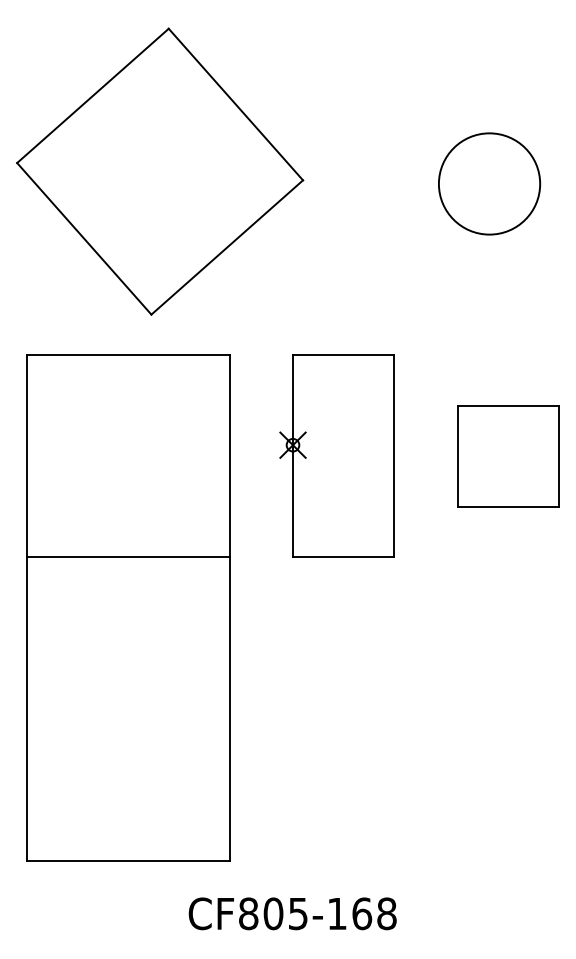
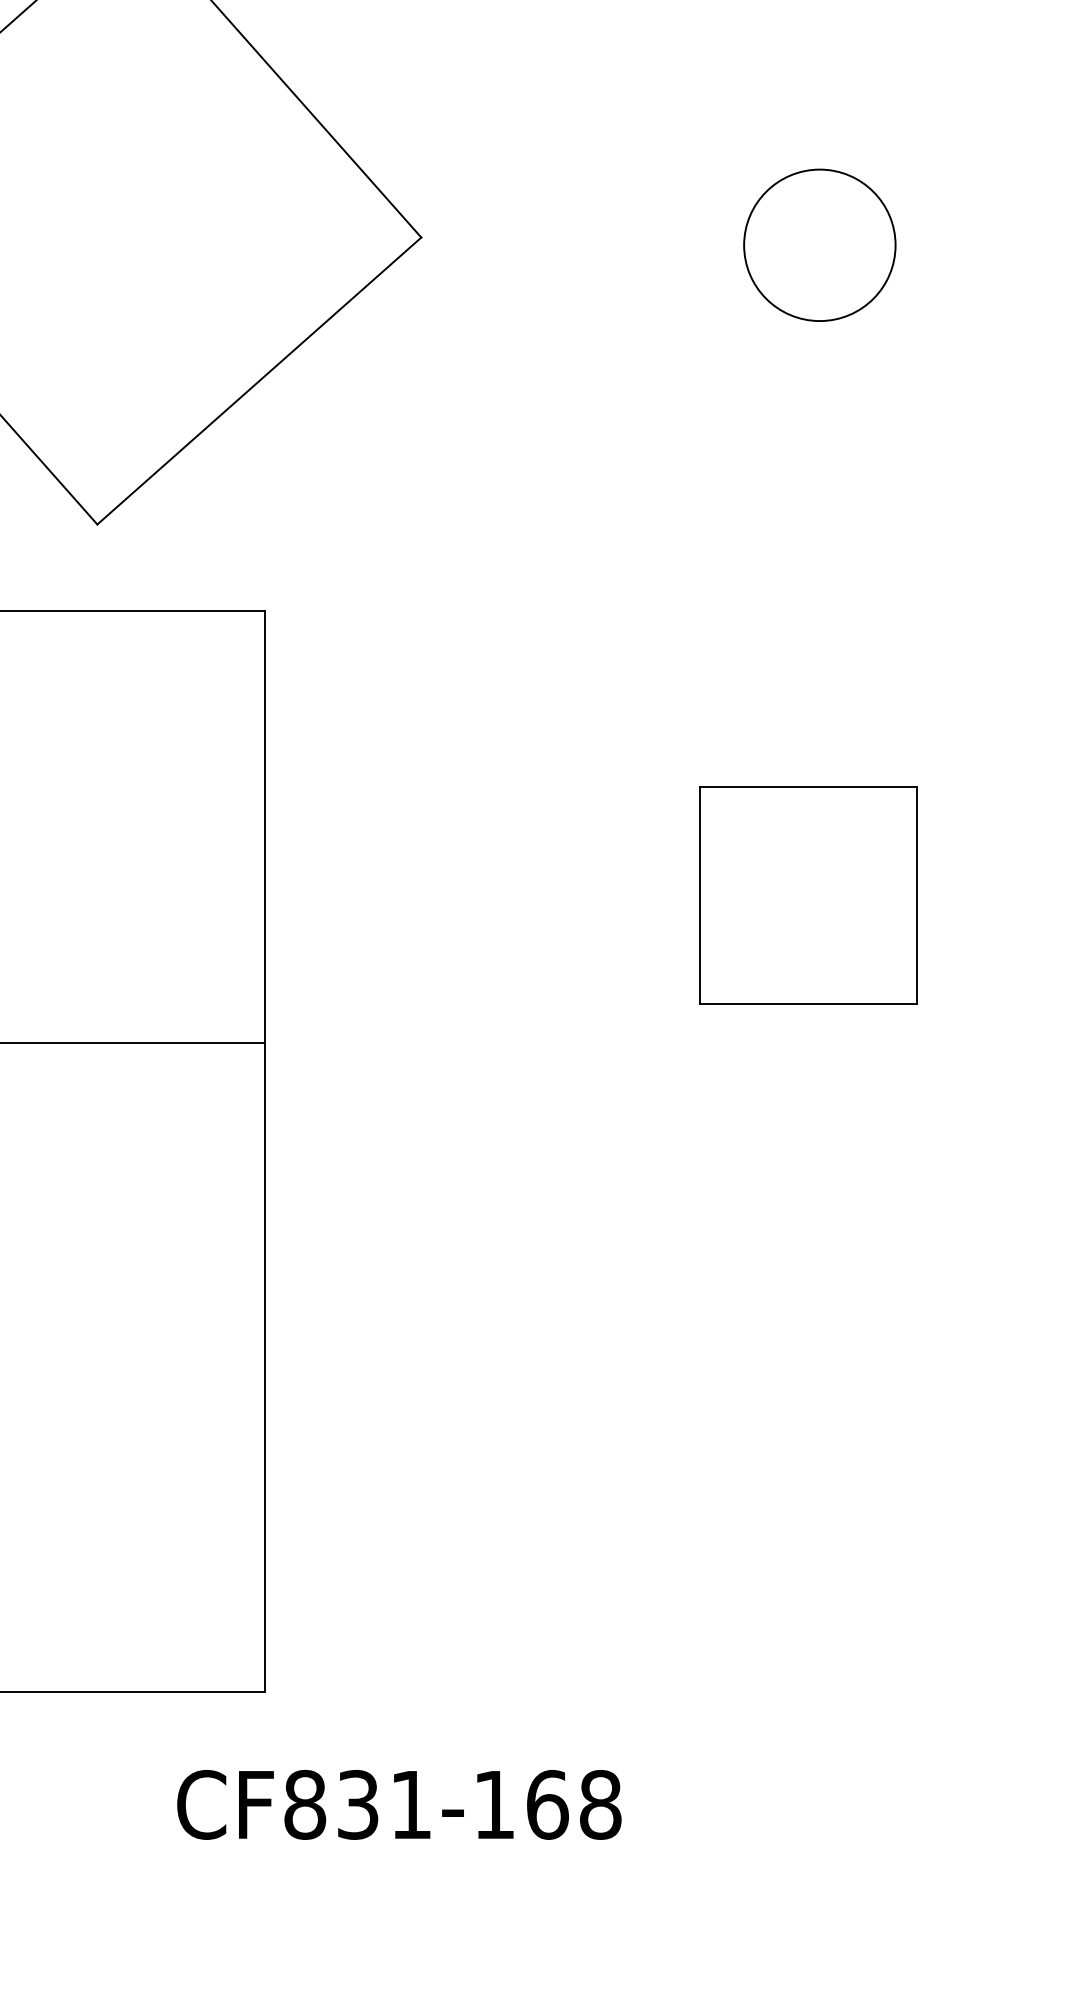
circle: (489, 183) -> (819, 244), size x0.7
part: (336, 455) -> (492, 825), removed
part: (508, 456) -> (809, 896), moved
text: (285, 913) -> (383, 1804), CF805-168 -> CF831-168

